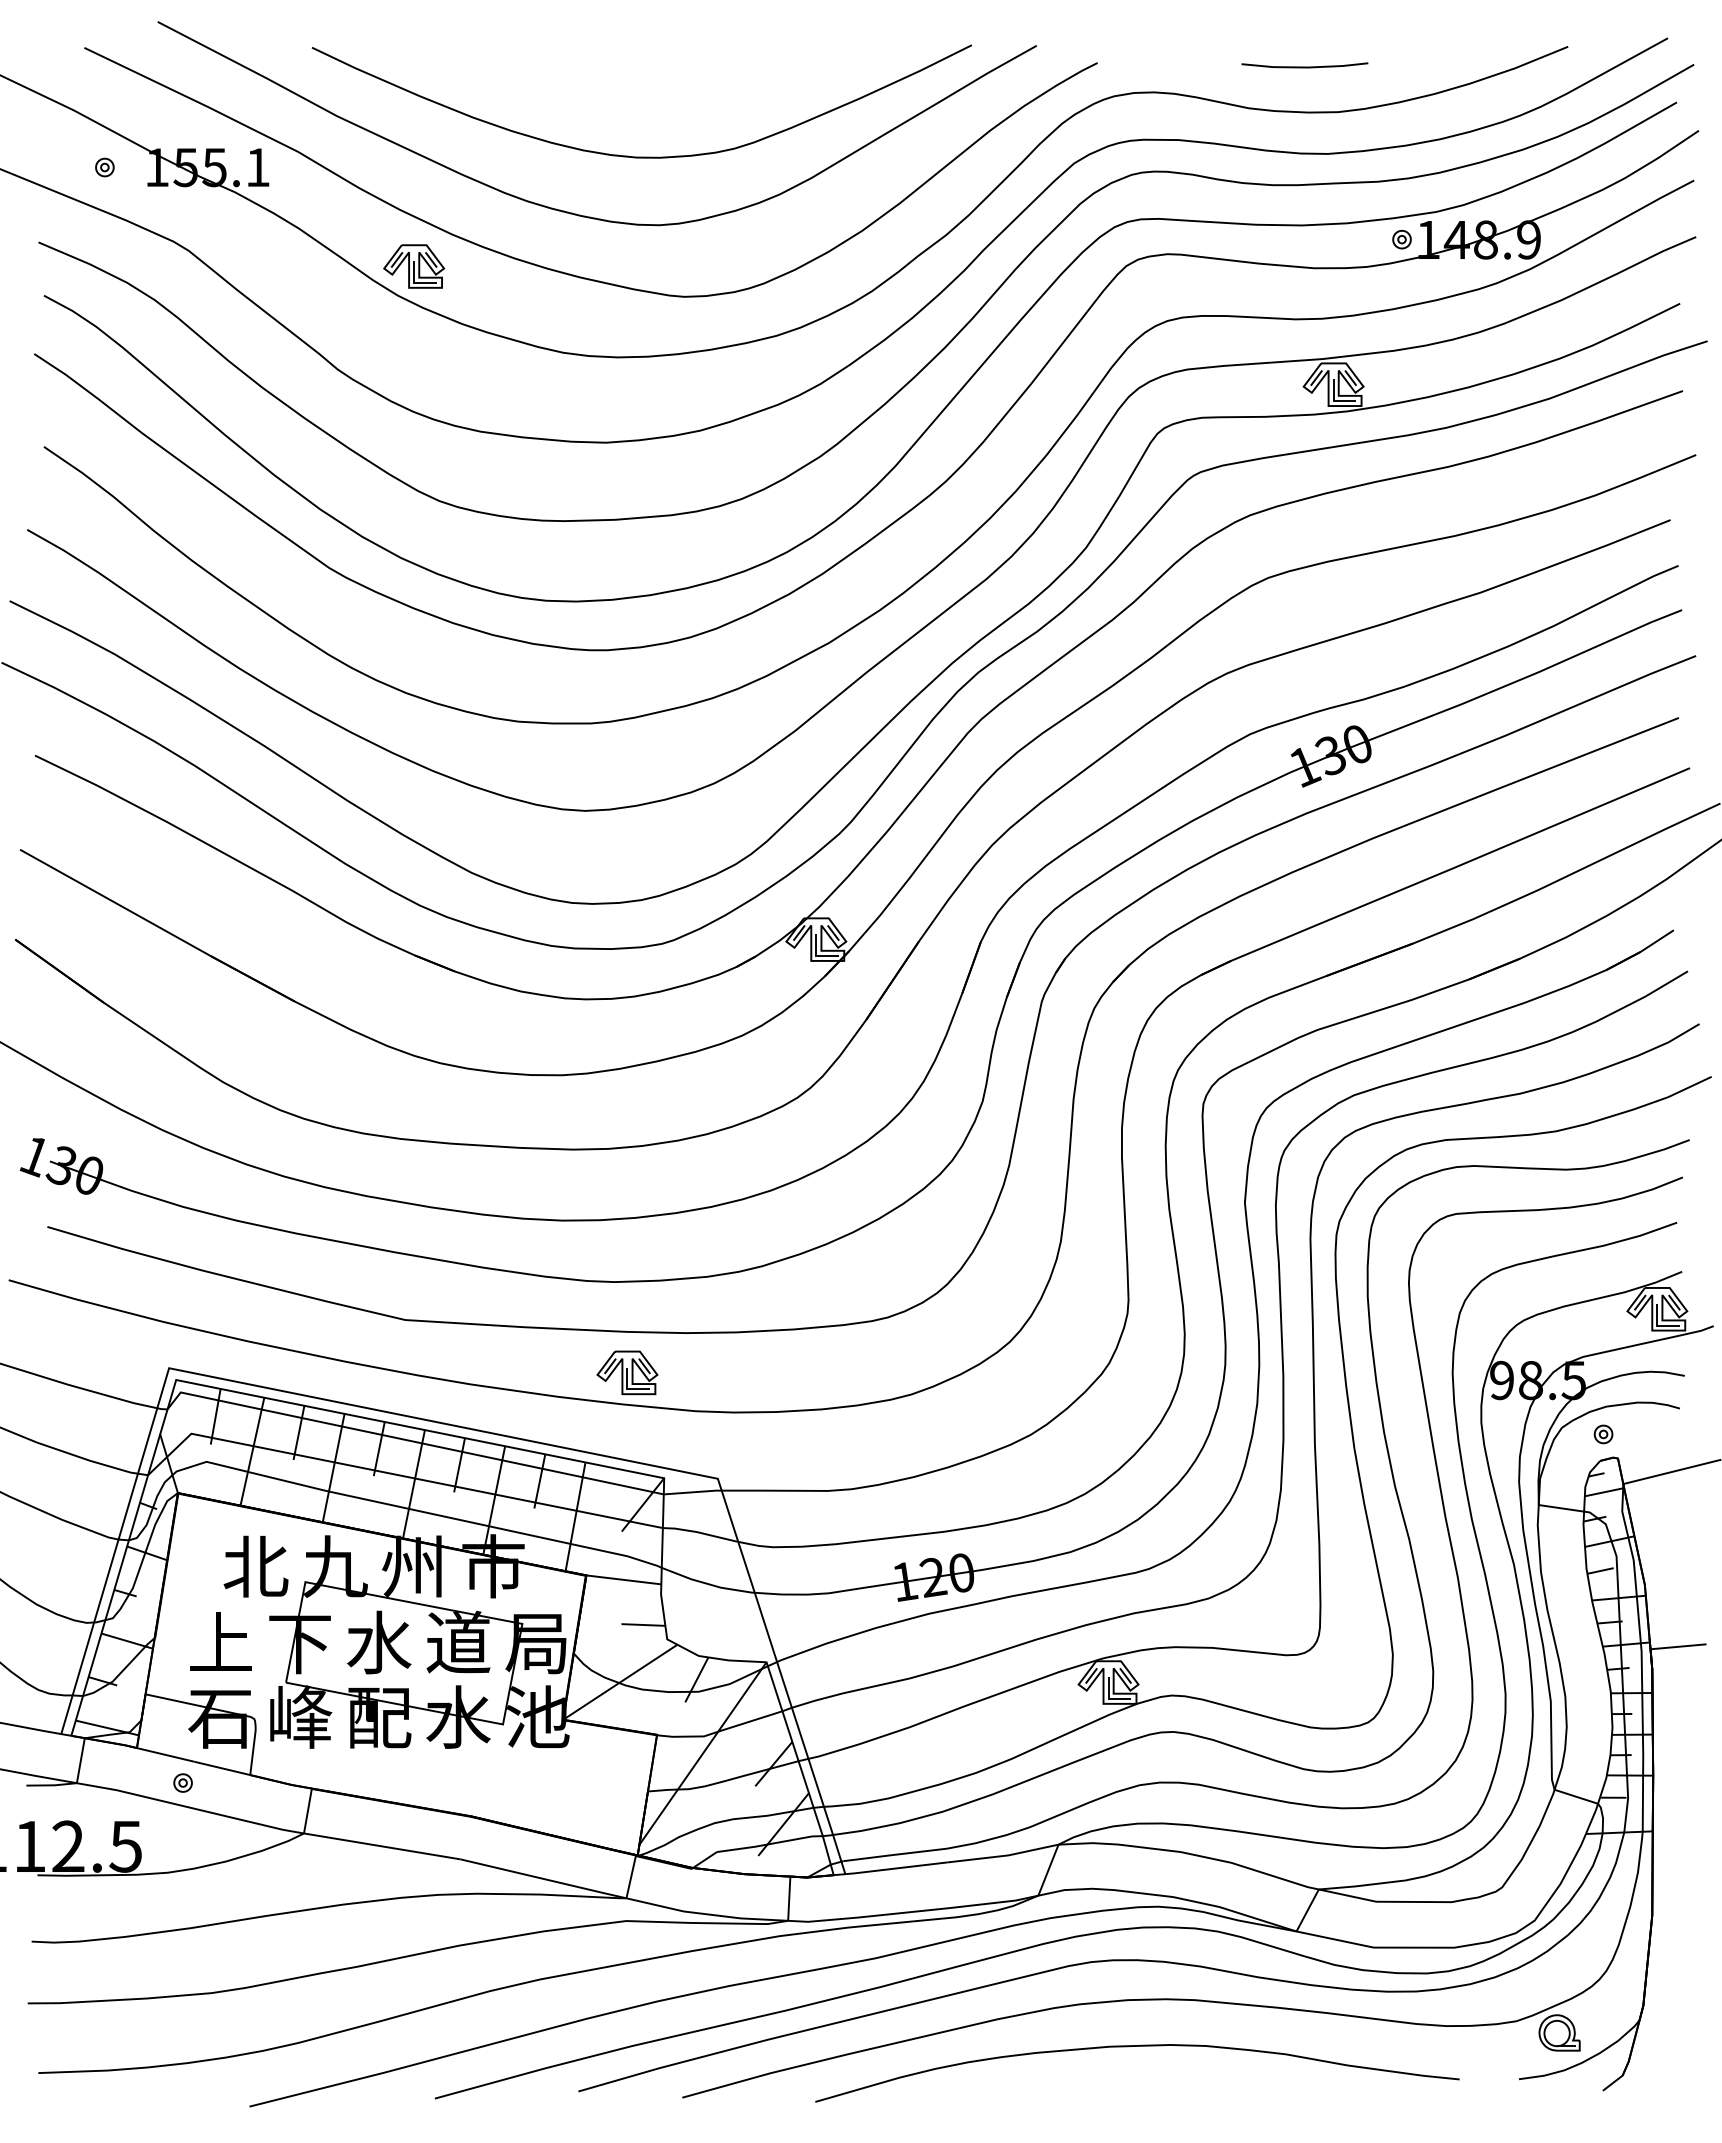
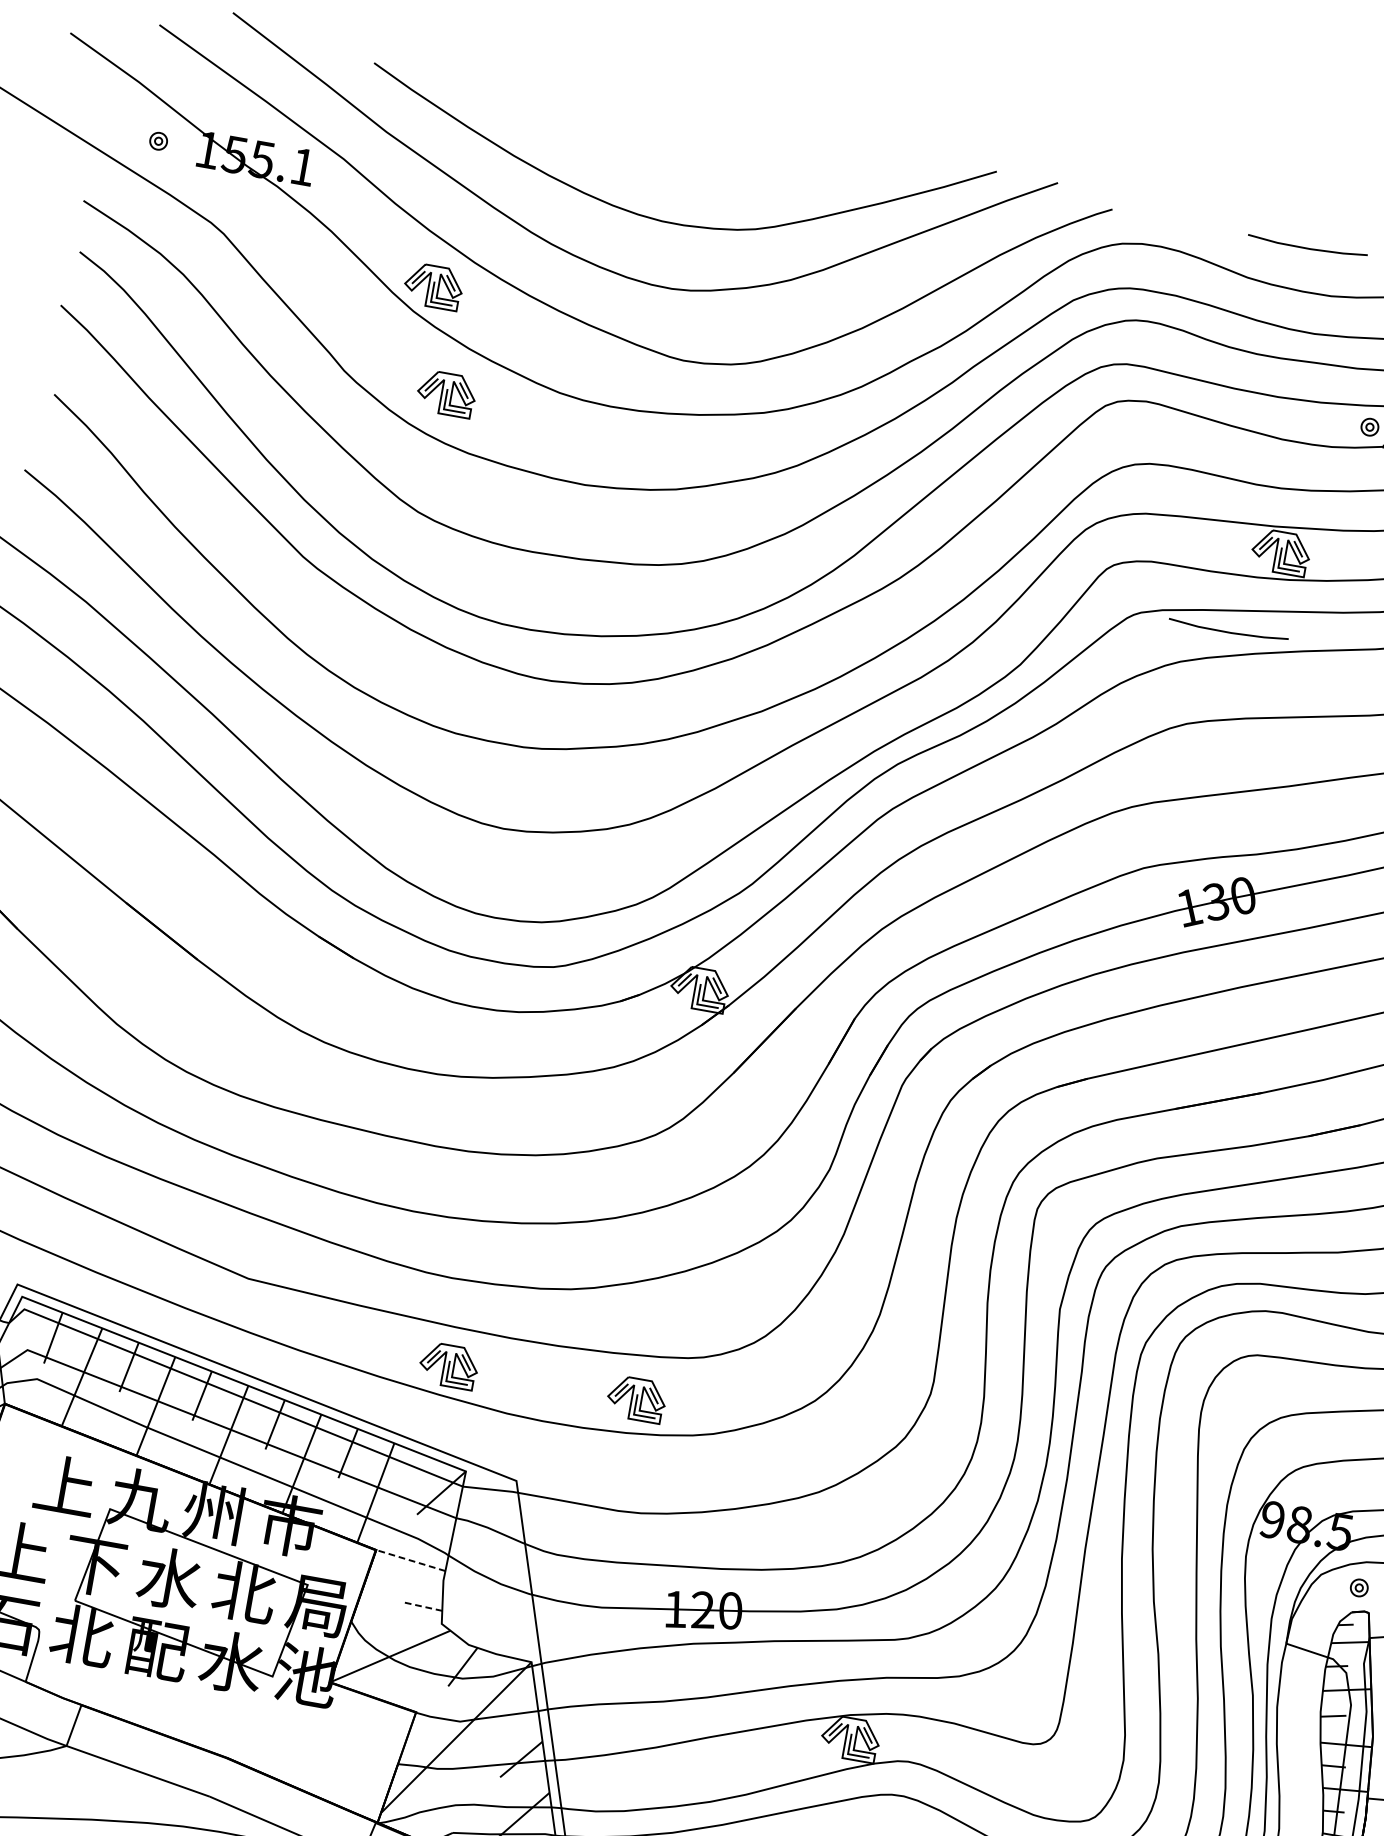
part: (447, 374) -> (447, 394), added
line: (1293, 475) -> (1227, 631), added
part: (826, 1372) -> (636, 1398), added
text: (255, 1566) -> (65, 1486), 北 -> 上
line: (623, 1579) -> (410, 1560), solid -> dashed
line: (643, 1624) -> (421, 1605), solid -> dashed
text: (458, 1641) -> (244, 1590), 道 -> 北
text: (300, 1716) -> (82, 1635), 峰 -> 北

